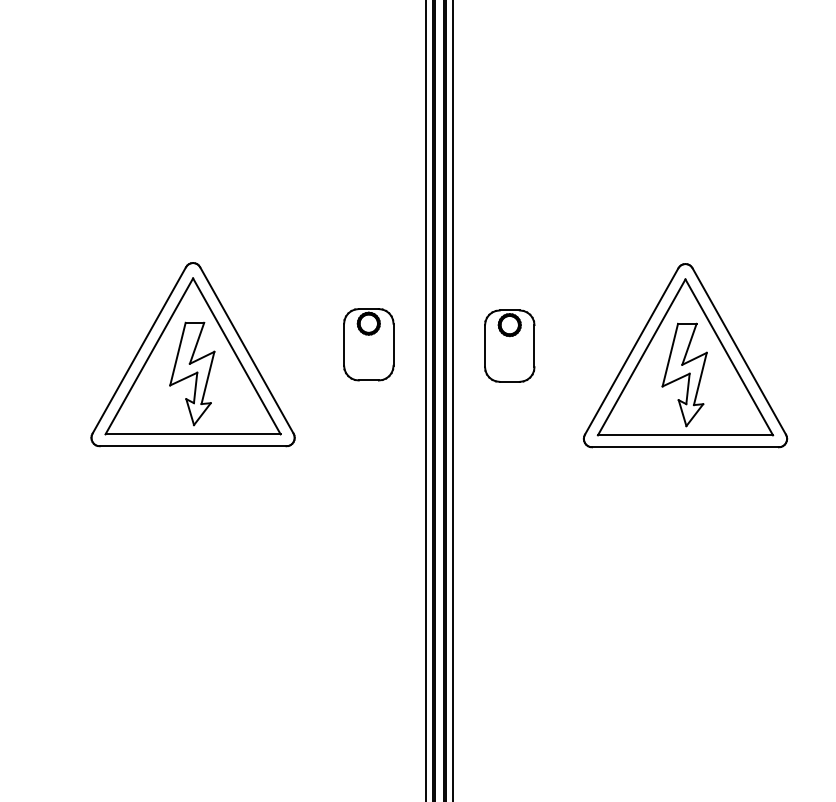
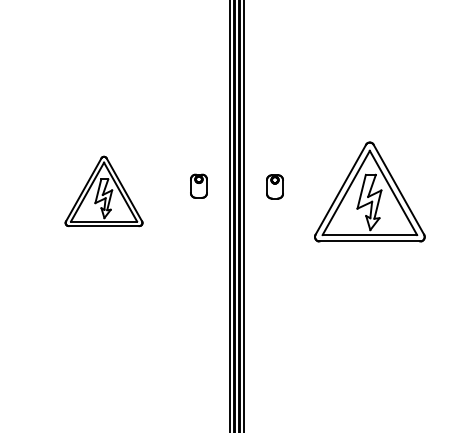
part: (367, 345) -> (198, 186), size x0.6
part: (508, 345) -> (274, 186), size x0.6
part: (191, 354) -> (103, 191), size x0.7

